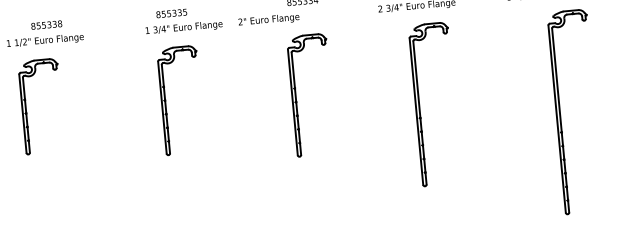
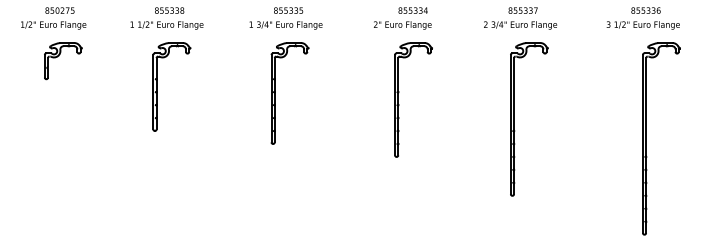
text: (268, 20) -> (402, 25), moved
text: (183, 28) -> (285, 25), moved
part: (26, 107) -> (157, 86), moved

